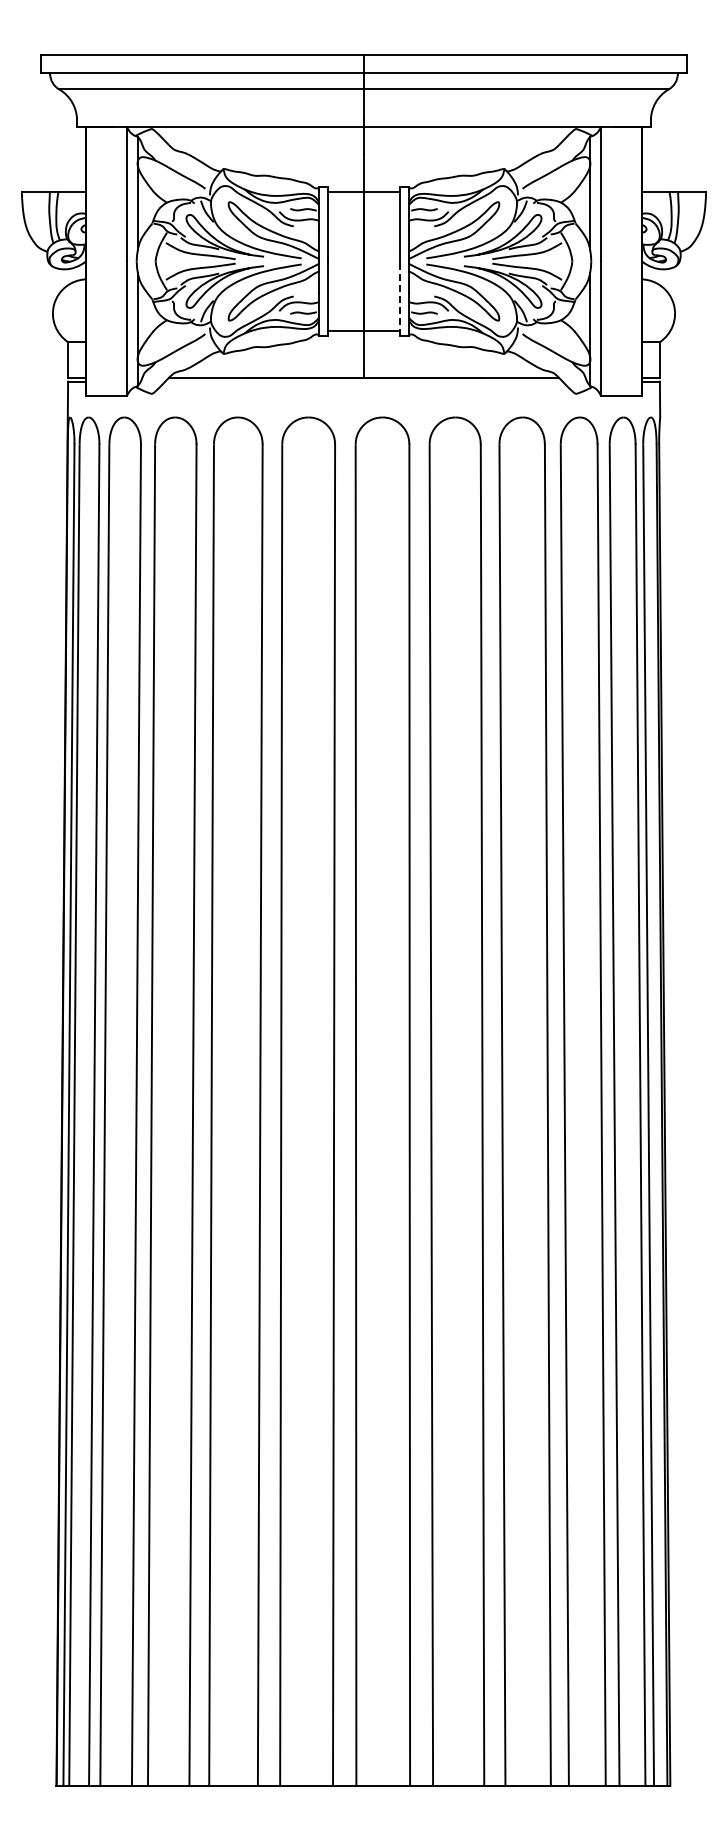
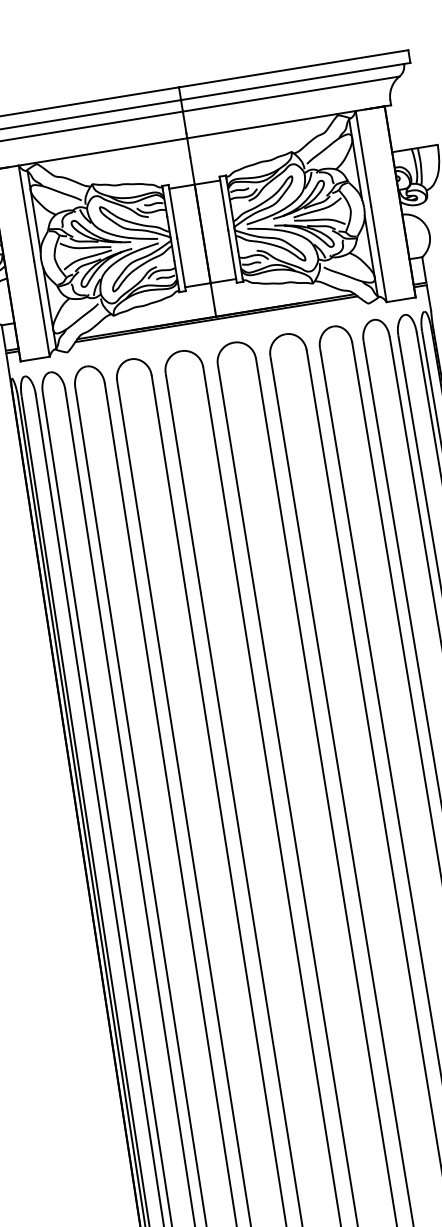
line: (399, 298) -> (232, 256), dashed -> solid
line: (363, 381) -> (216, 319), added

